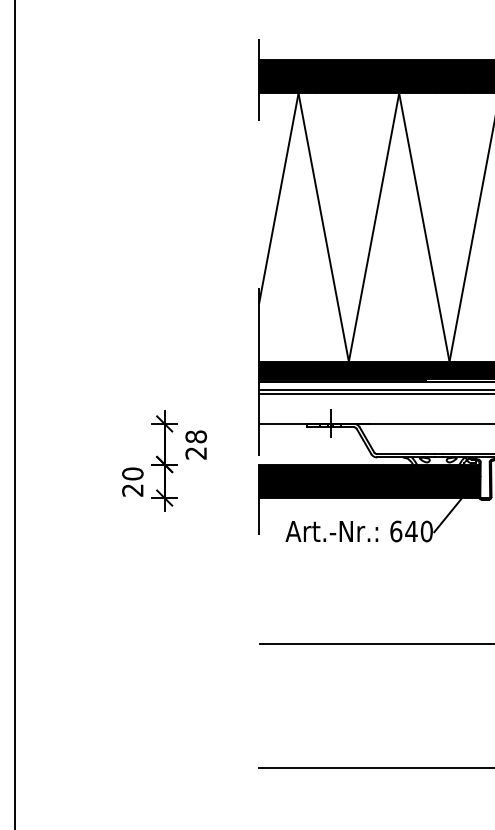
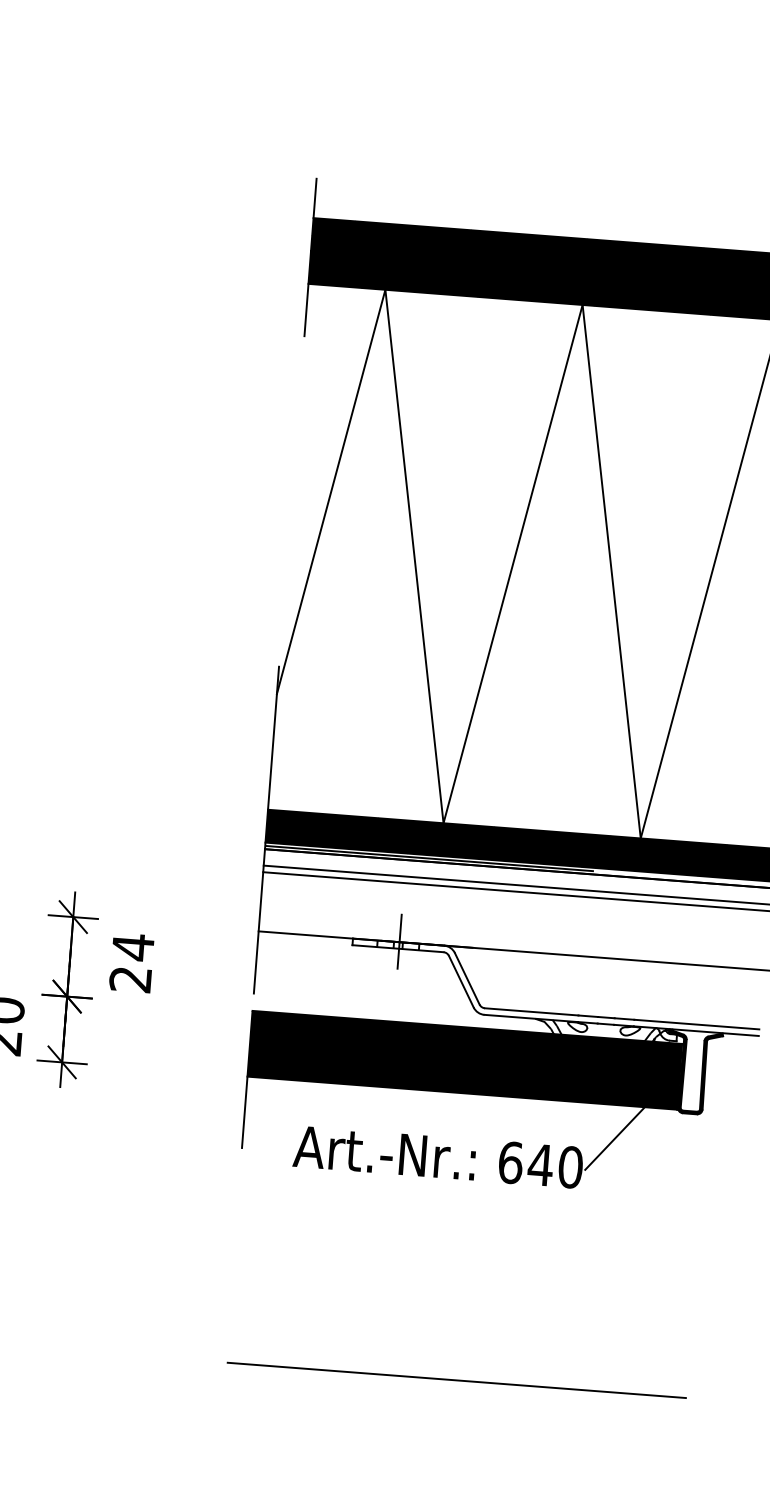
text: (195, 436) -> (131, 946), 28 -> 24

